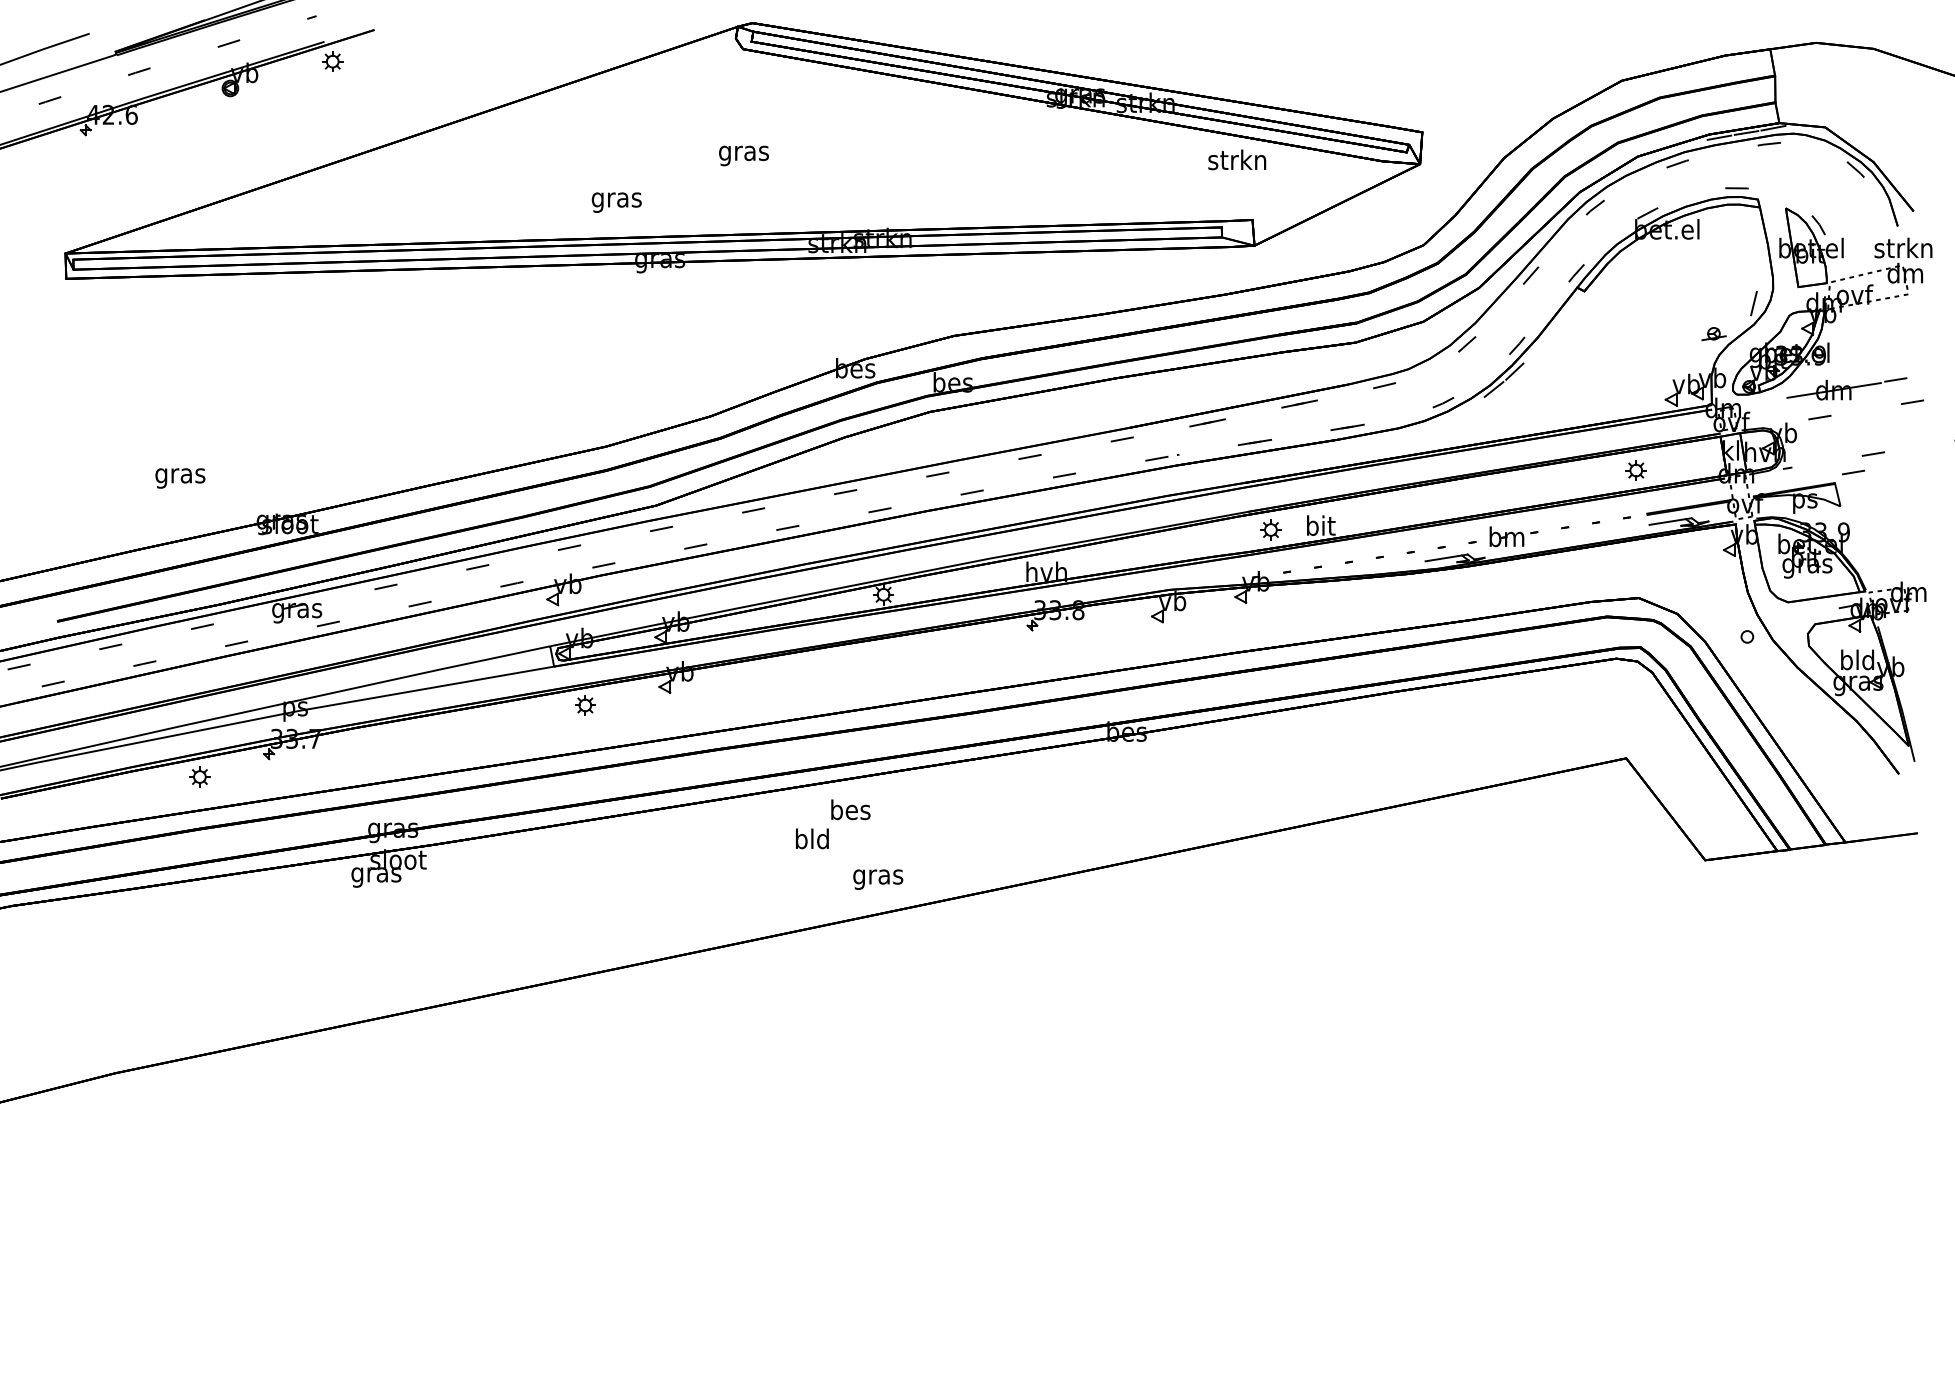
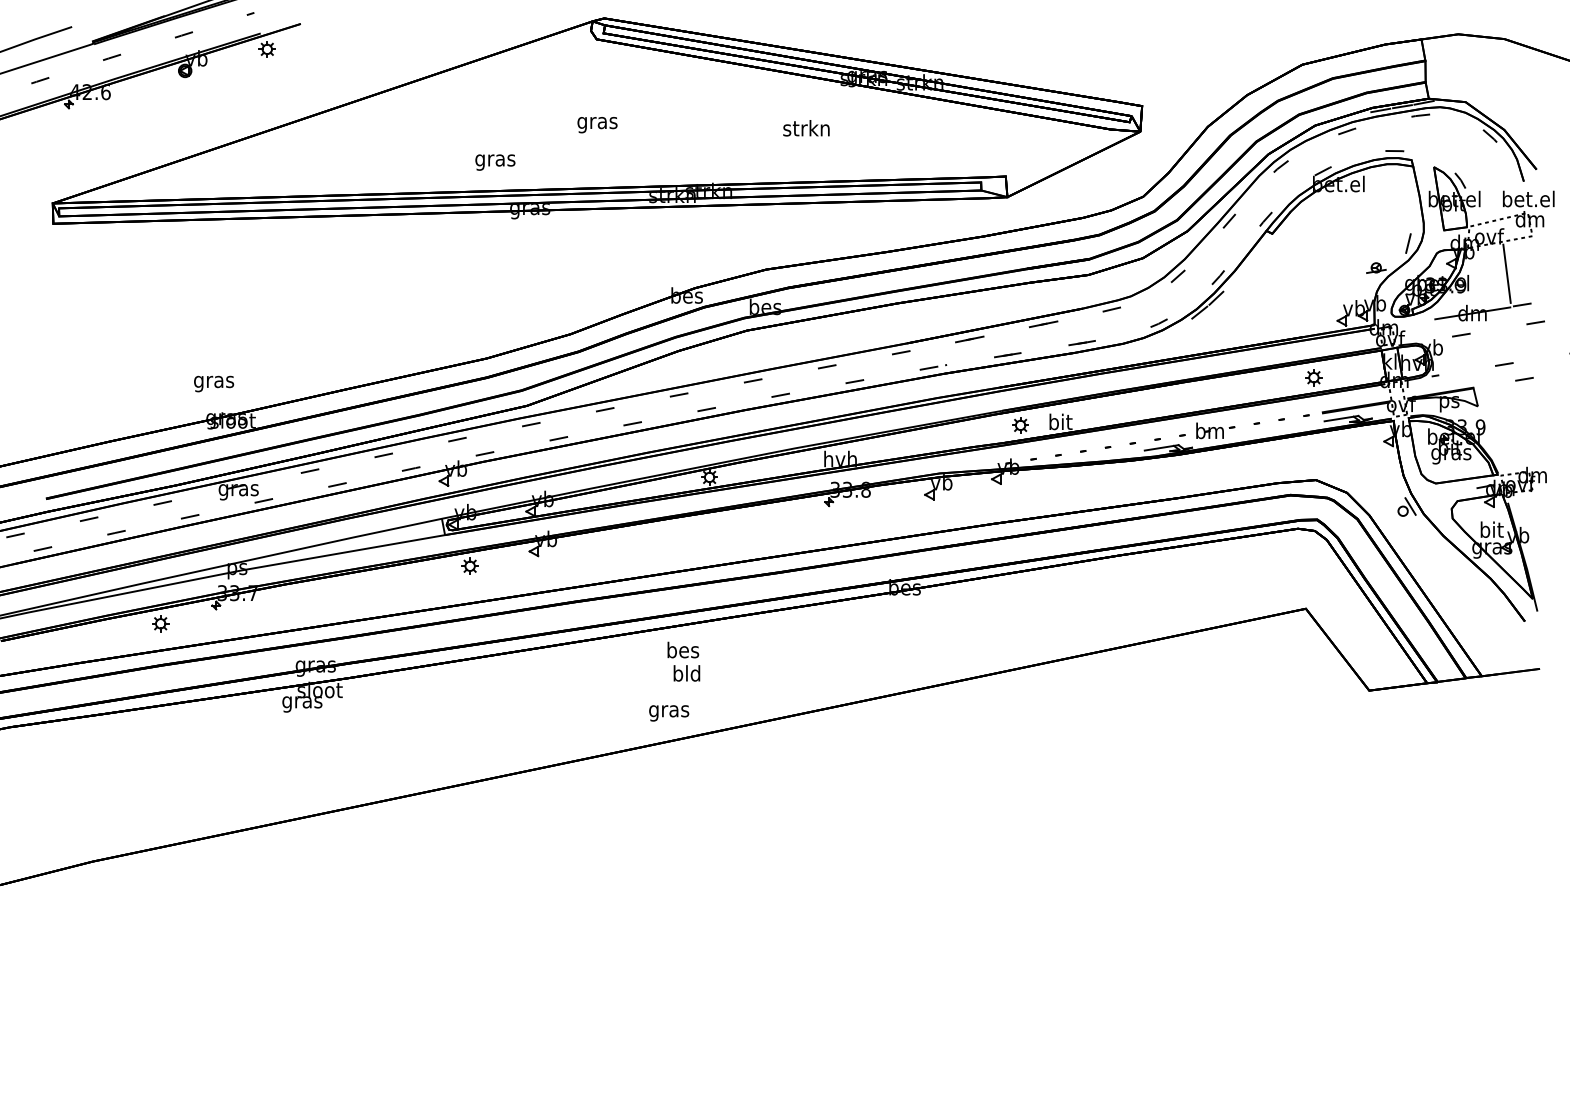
text: (1237, 159) -> (806, 127), moved
text: (1903, 247) -> (1528, 198), strkn -> bet.el
line: (1876, 340) -> (1506, 273), added
line: (1853, 472) -> (1524, 379), moved
text: (180, 478) -> (214, 384), moved
line: (1756, 630) -> (1410, 506), added
text: (1857, 659) -> (1491, 529), bld -> bit
text: (812, 838) -> (687, 673), moved
text: (878, 879) -> (669, 713), moved

